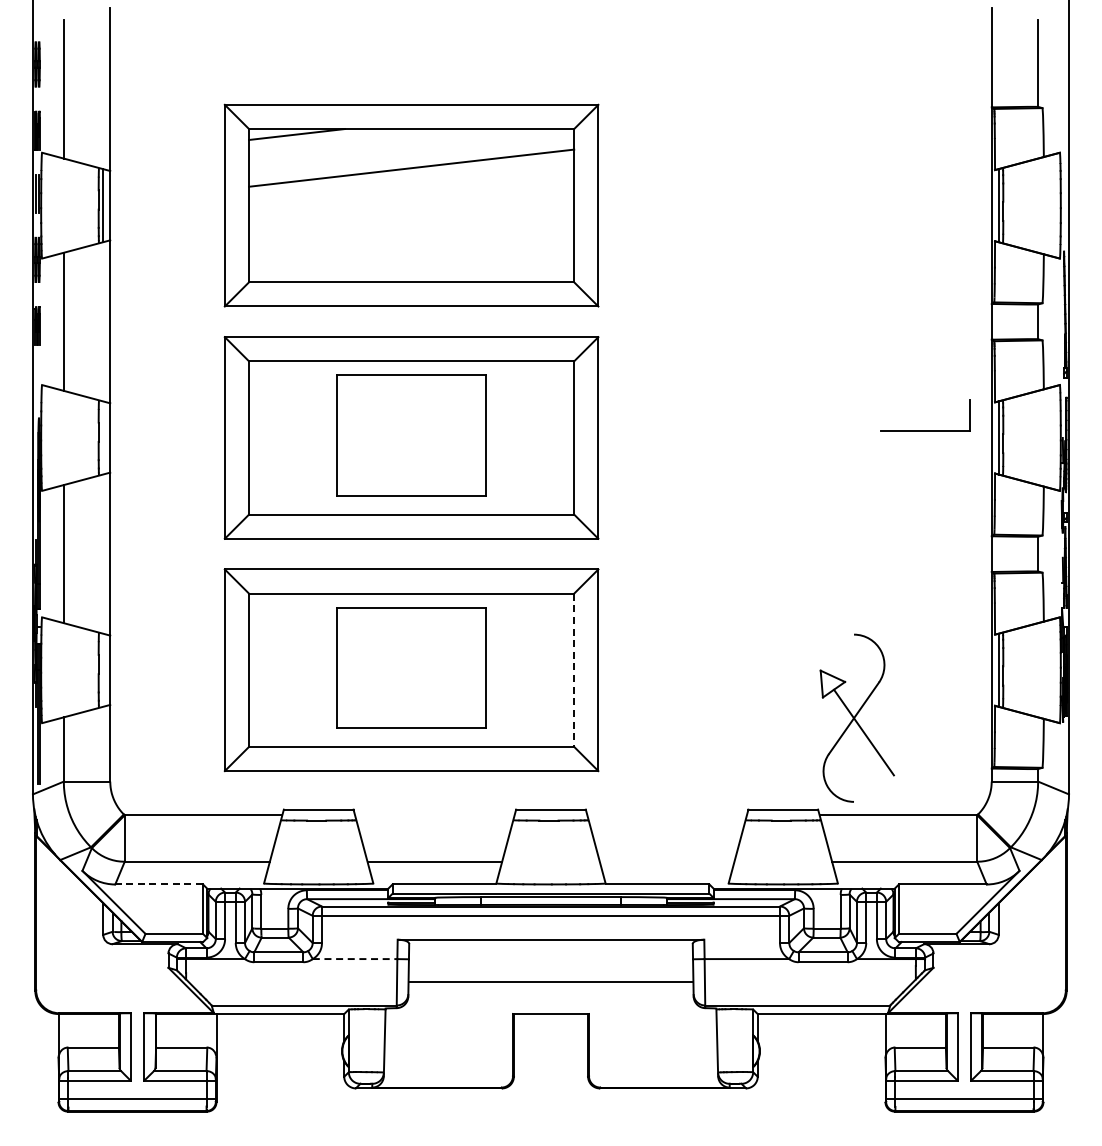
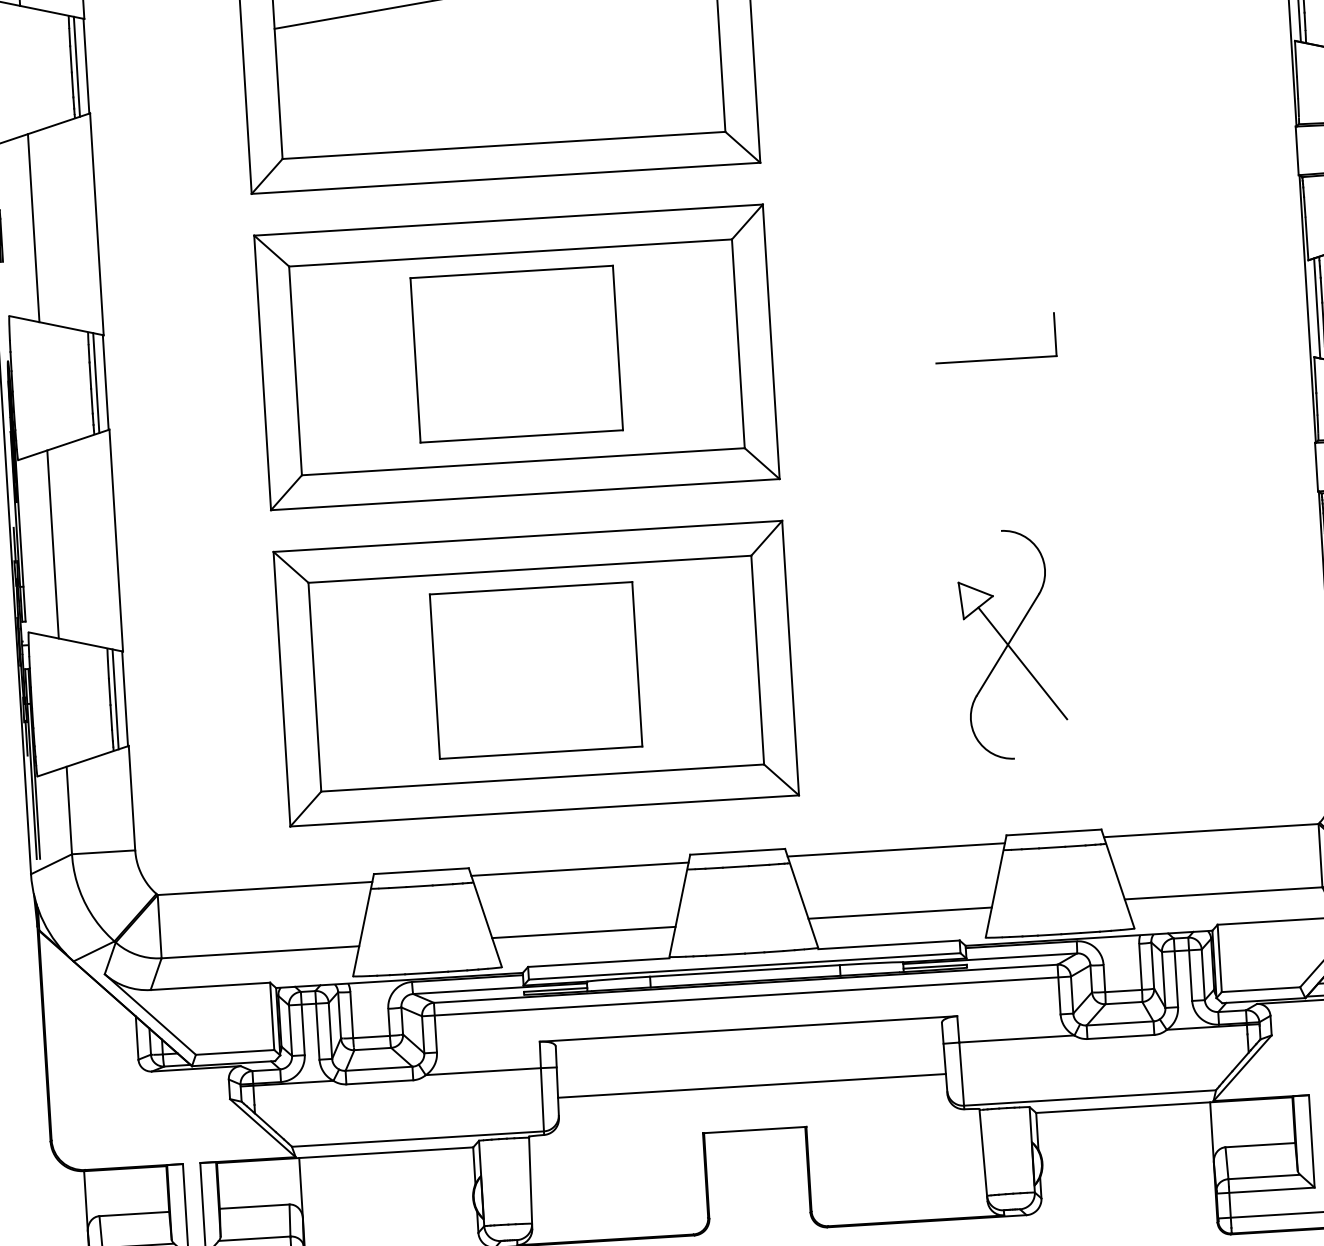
part: (925, 430) -> (996, 358), moved
line: (102, 437) -> (95, 382), added
line: (102, 669) -> (115, 698), added
line: (574, 670) -> (758, 660), dashed -> solid
part: (856, 717) -> (1011, 643), moved
line: (434, 815) -> (579, 869), added
line: (666, 815) -> (895, 850), added
line: (666, 861) -> (899, 912), added
line: (159, 884) -> (210, 986), dashed -> solid
line: (355, 959) -> (483, 1072), dashed -> solid

